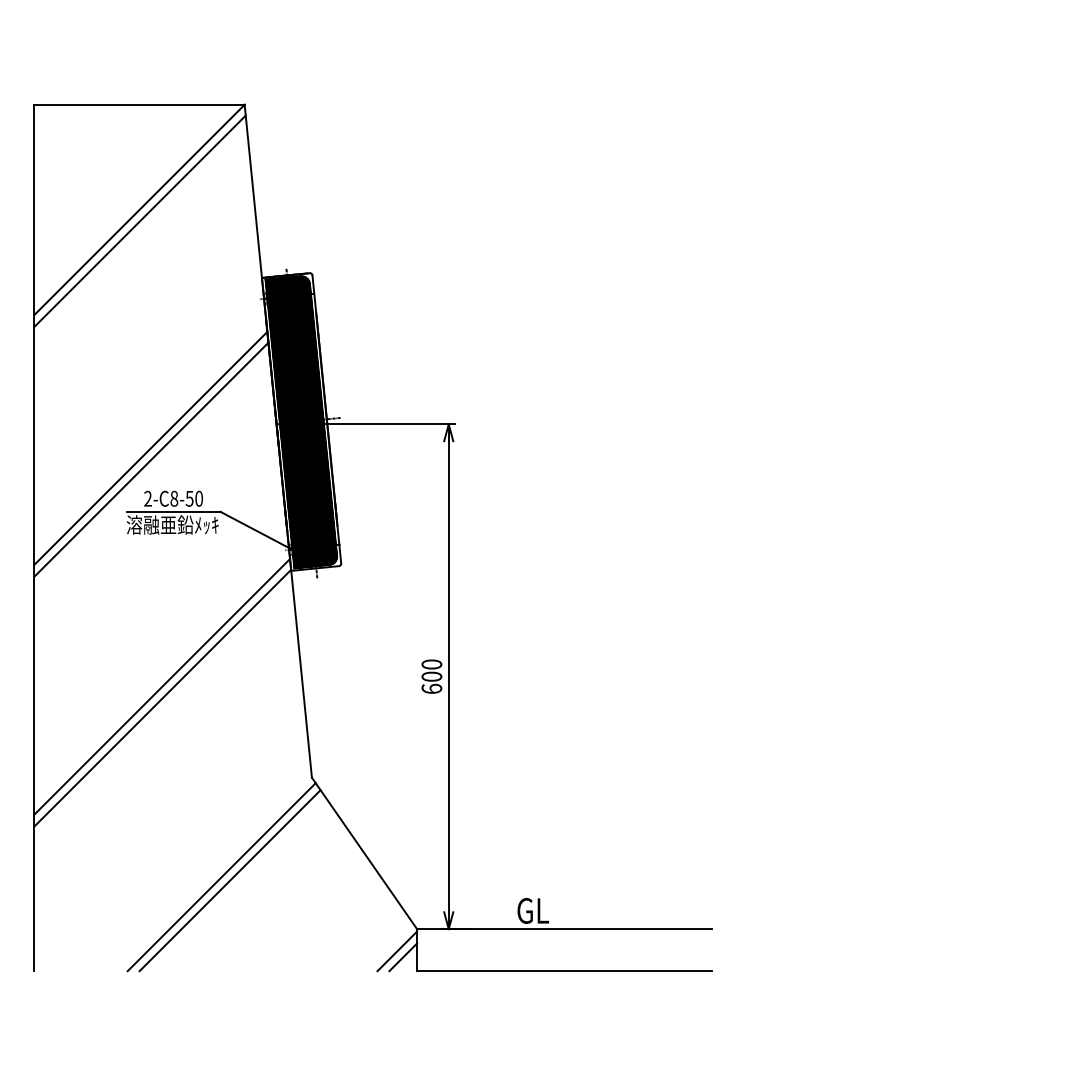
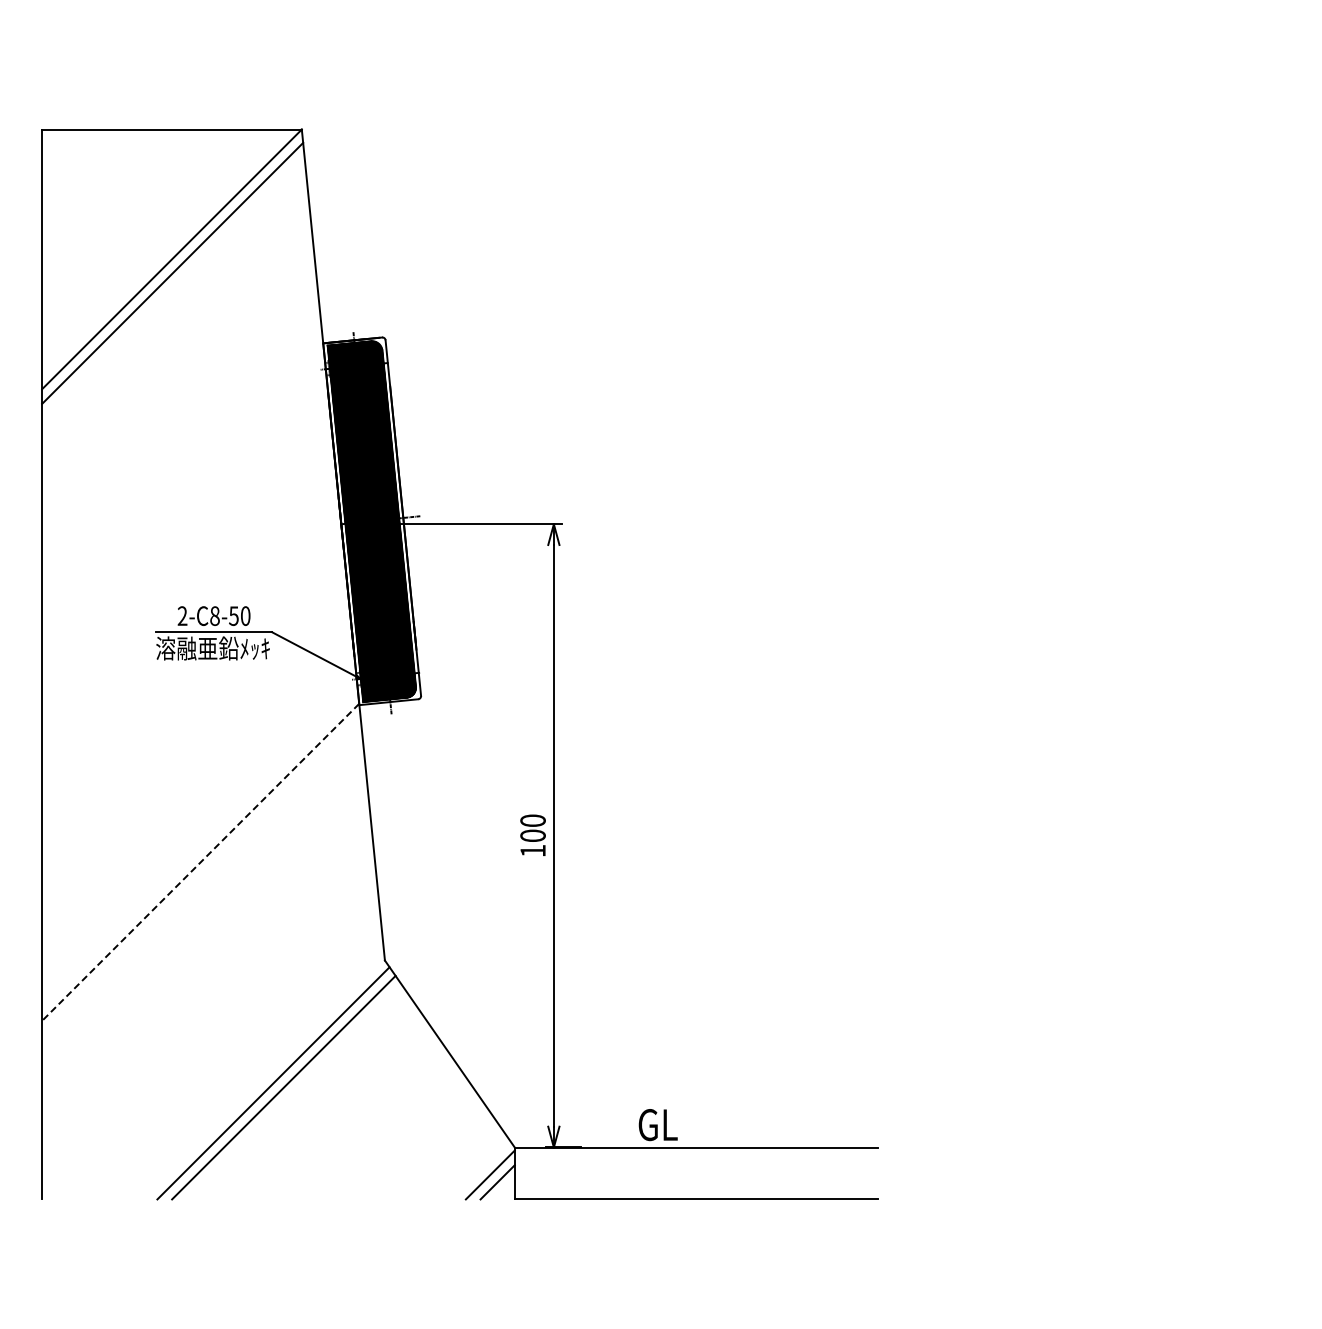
line: (150, 448) -> (185, 553), removed
line: (151, 459) -> (186, 567), removed
line: (161, 687) -> (199, 848), removed
text: (431, 688) -> (532, 850), 600 -> 100
line: (162, 698) -> (200, 862), solid -> dashed

